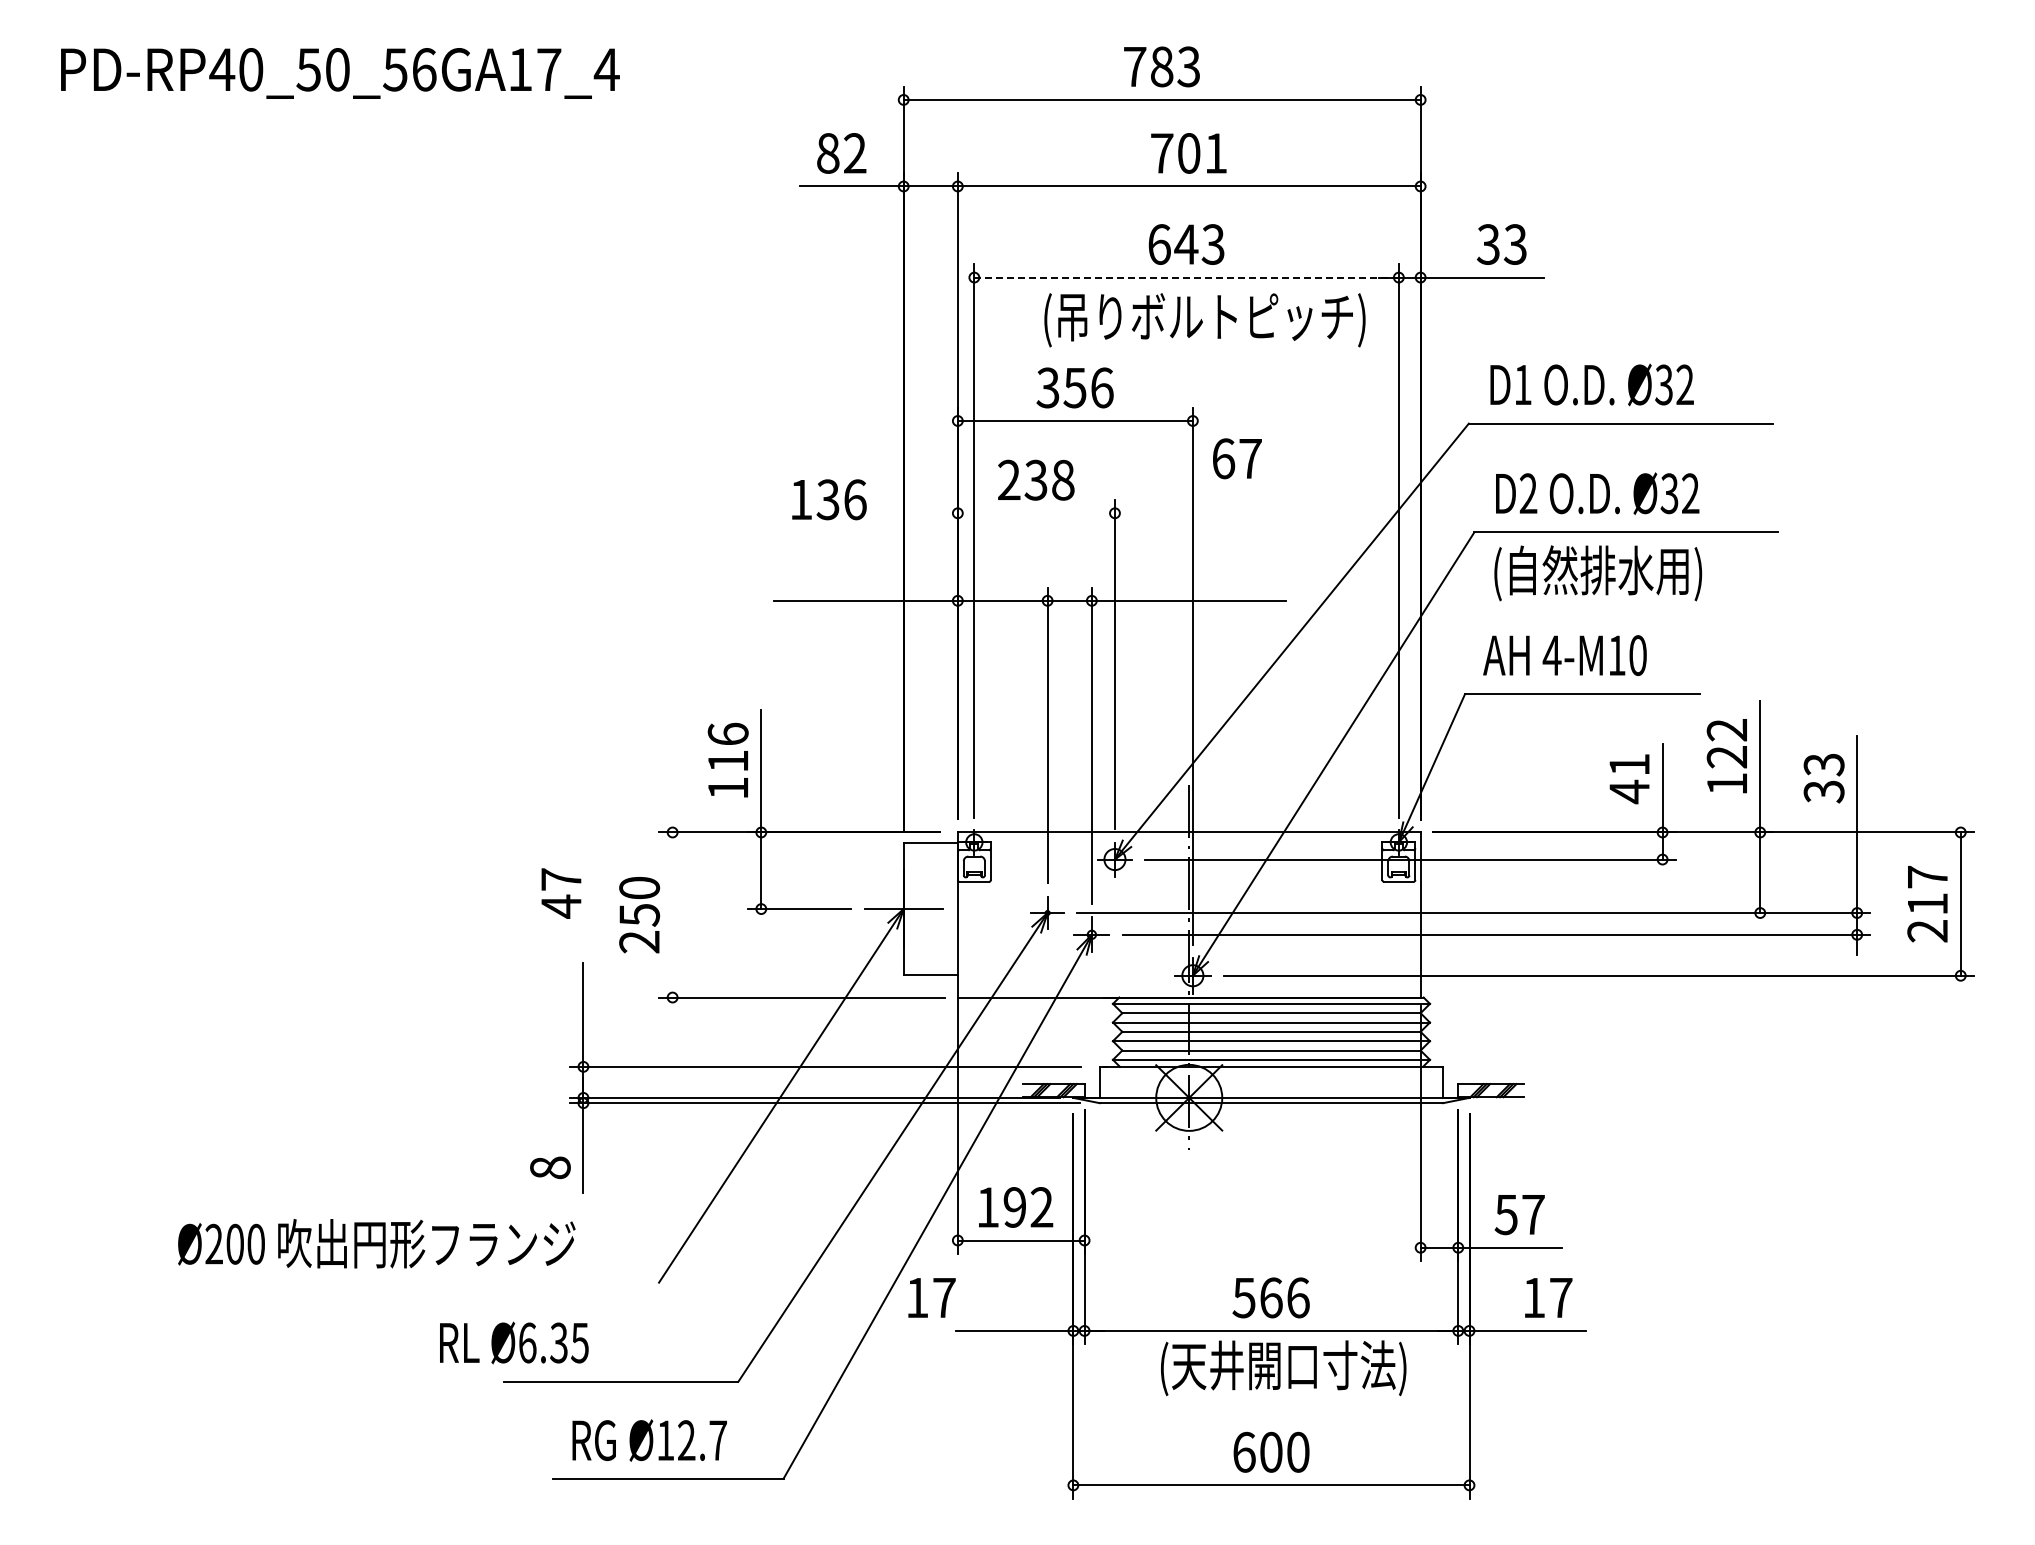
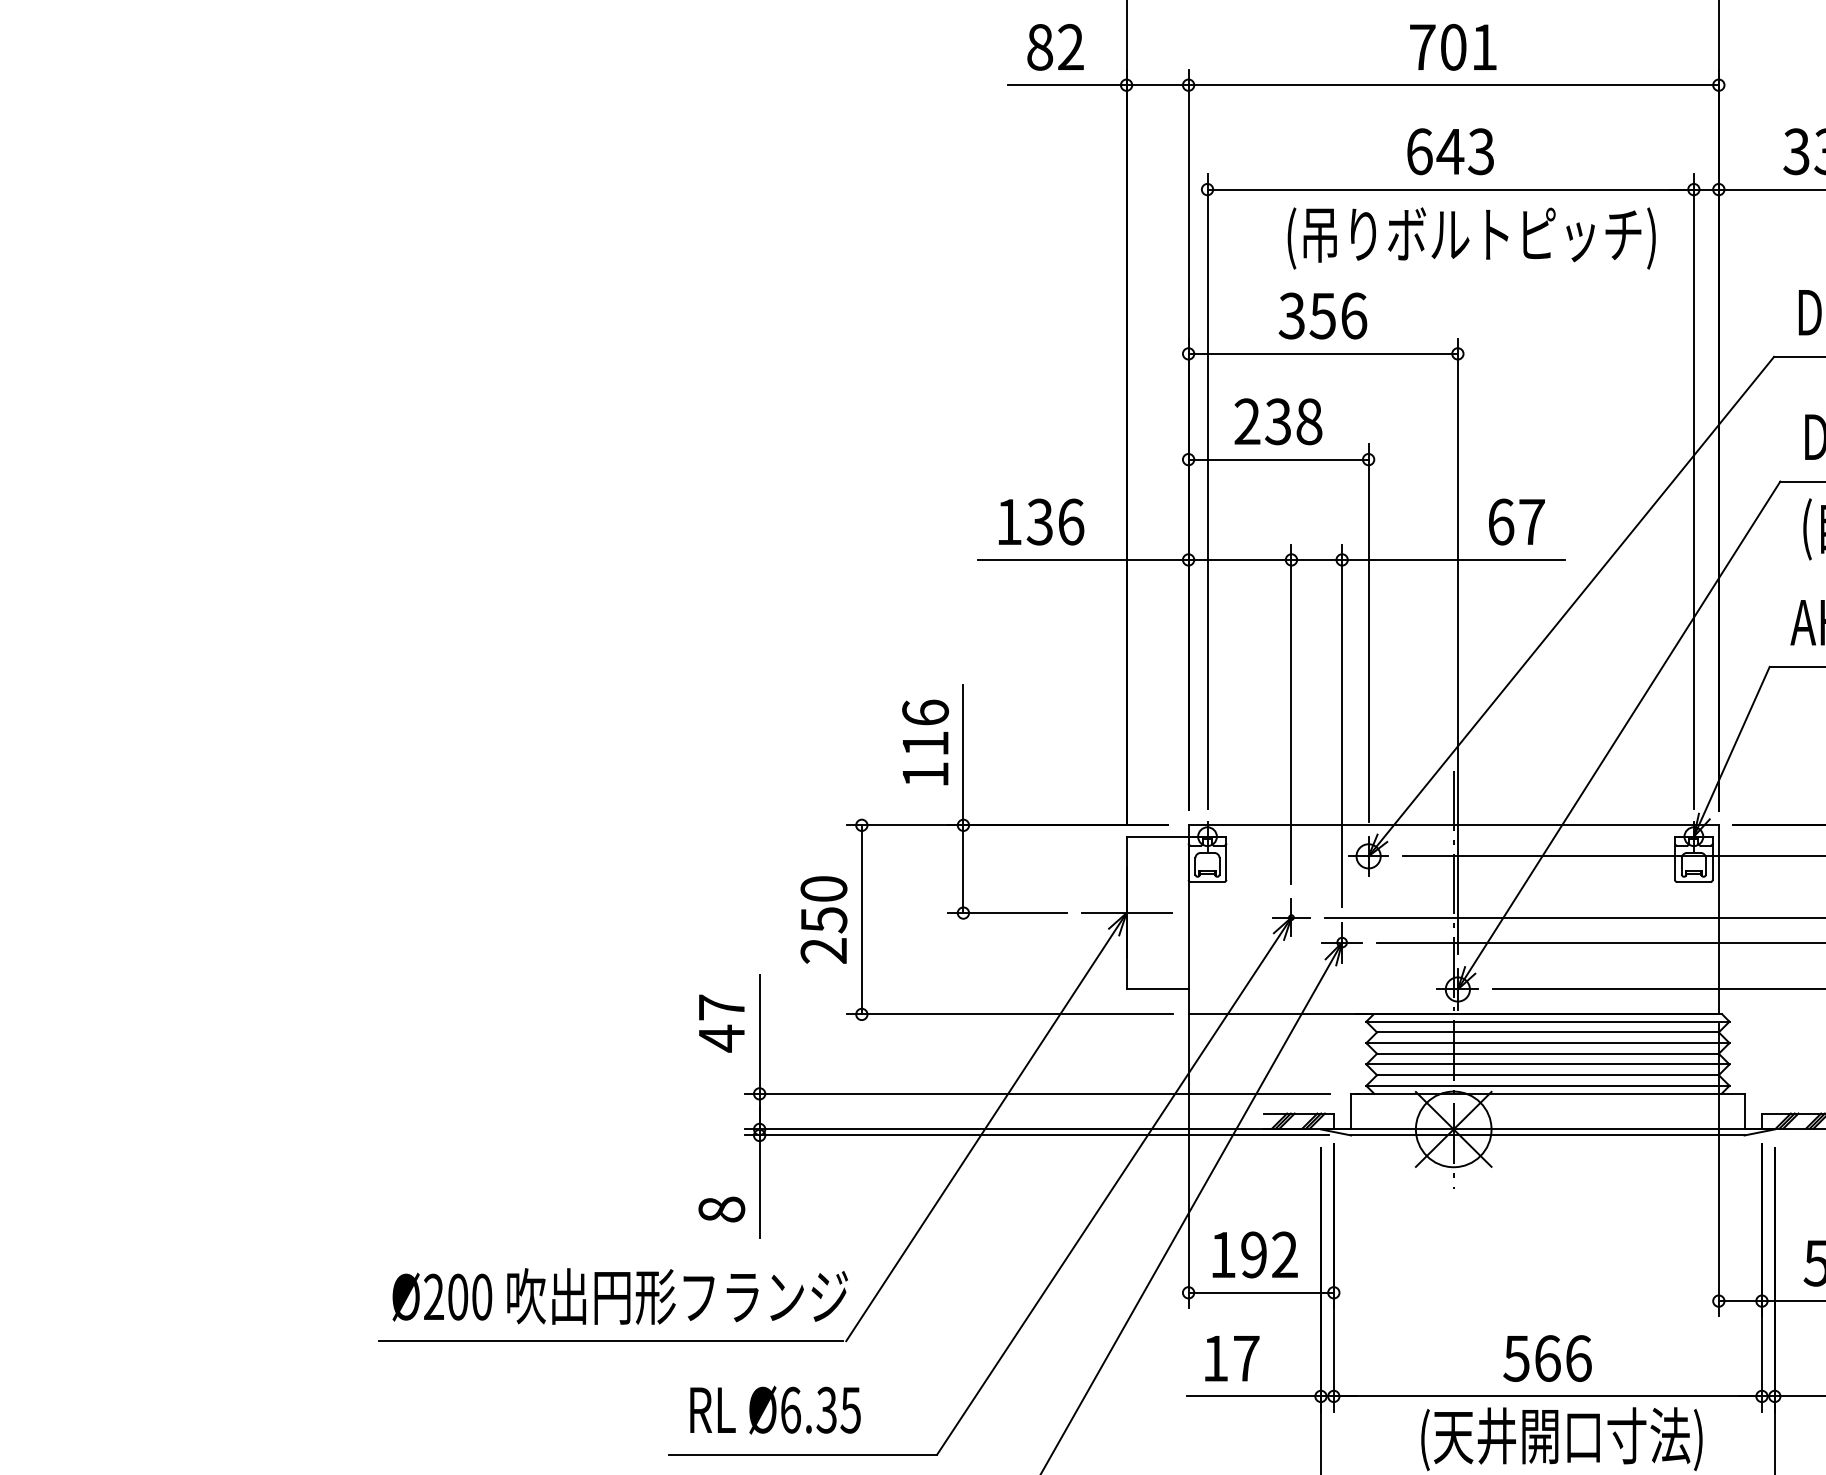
line: (1187, 277) -> (1451, 189), dashed -> solid
text: (1237, 458) -> (1517, 521), moved
text: (829, 499) -> (1041, 521), moved
line: (1035, 513) -> (1277, 459), added
text: (561, 893) -> (721, 1023), moved
line: (672, 914) -> (861, 919), added
text: (376, 1243) -> (619, 1296), moved
line: (452, 1282) -> (609, 1340), added
text: (931, 1297) -> (1231, 1358), moved
text: (514, 1342) -> (775, 1409), moved

